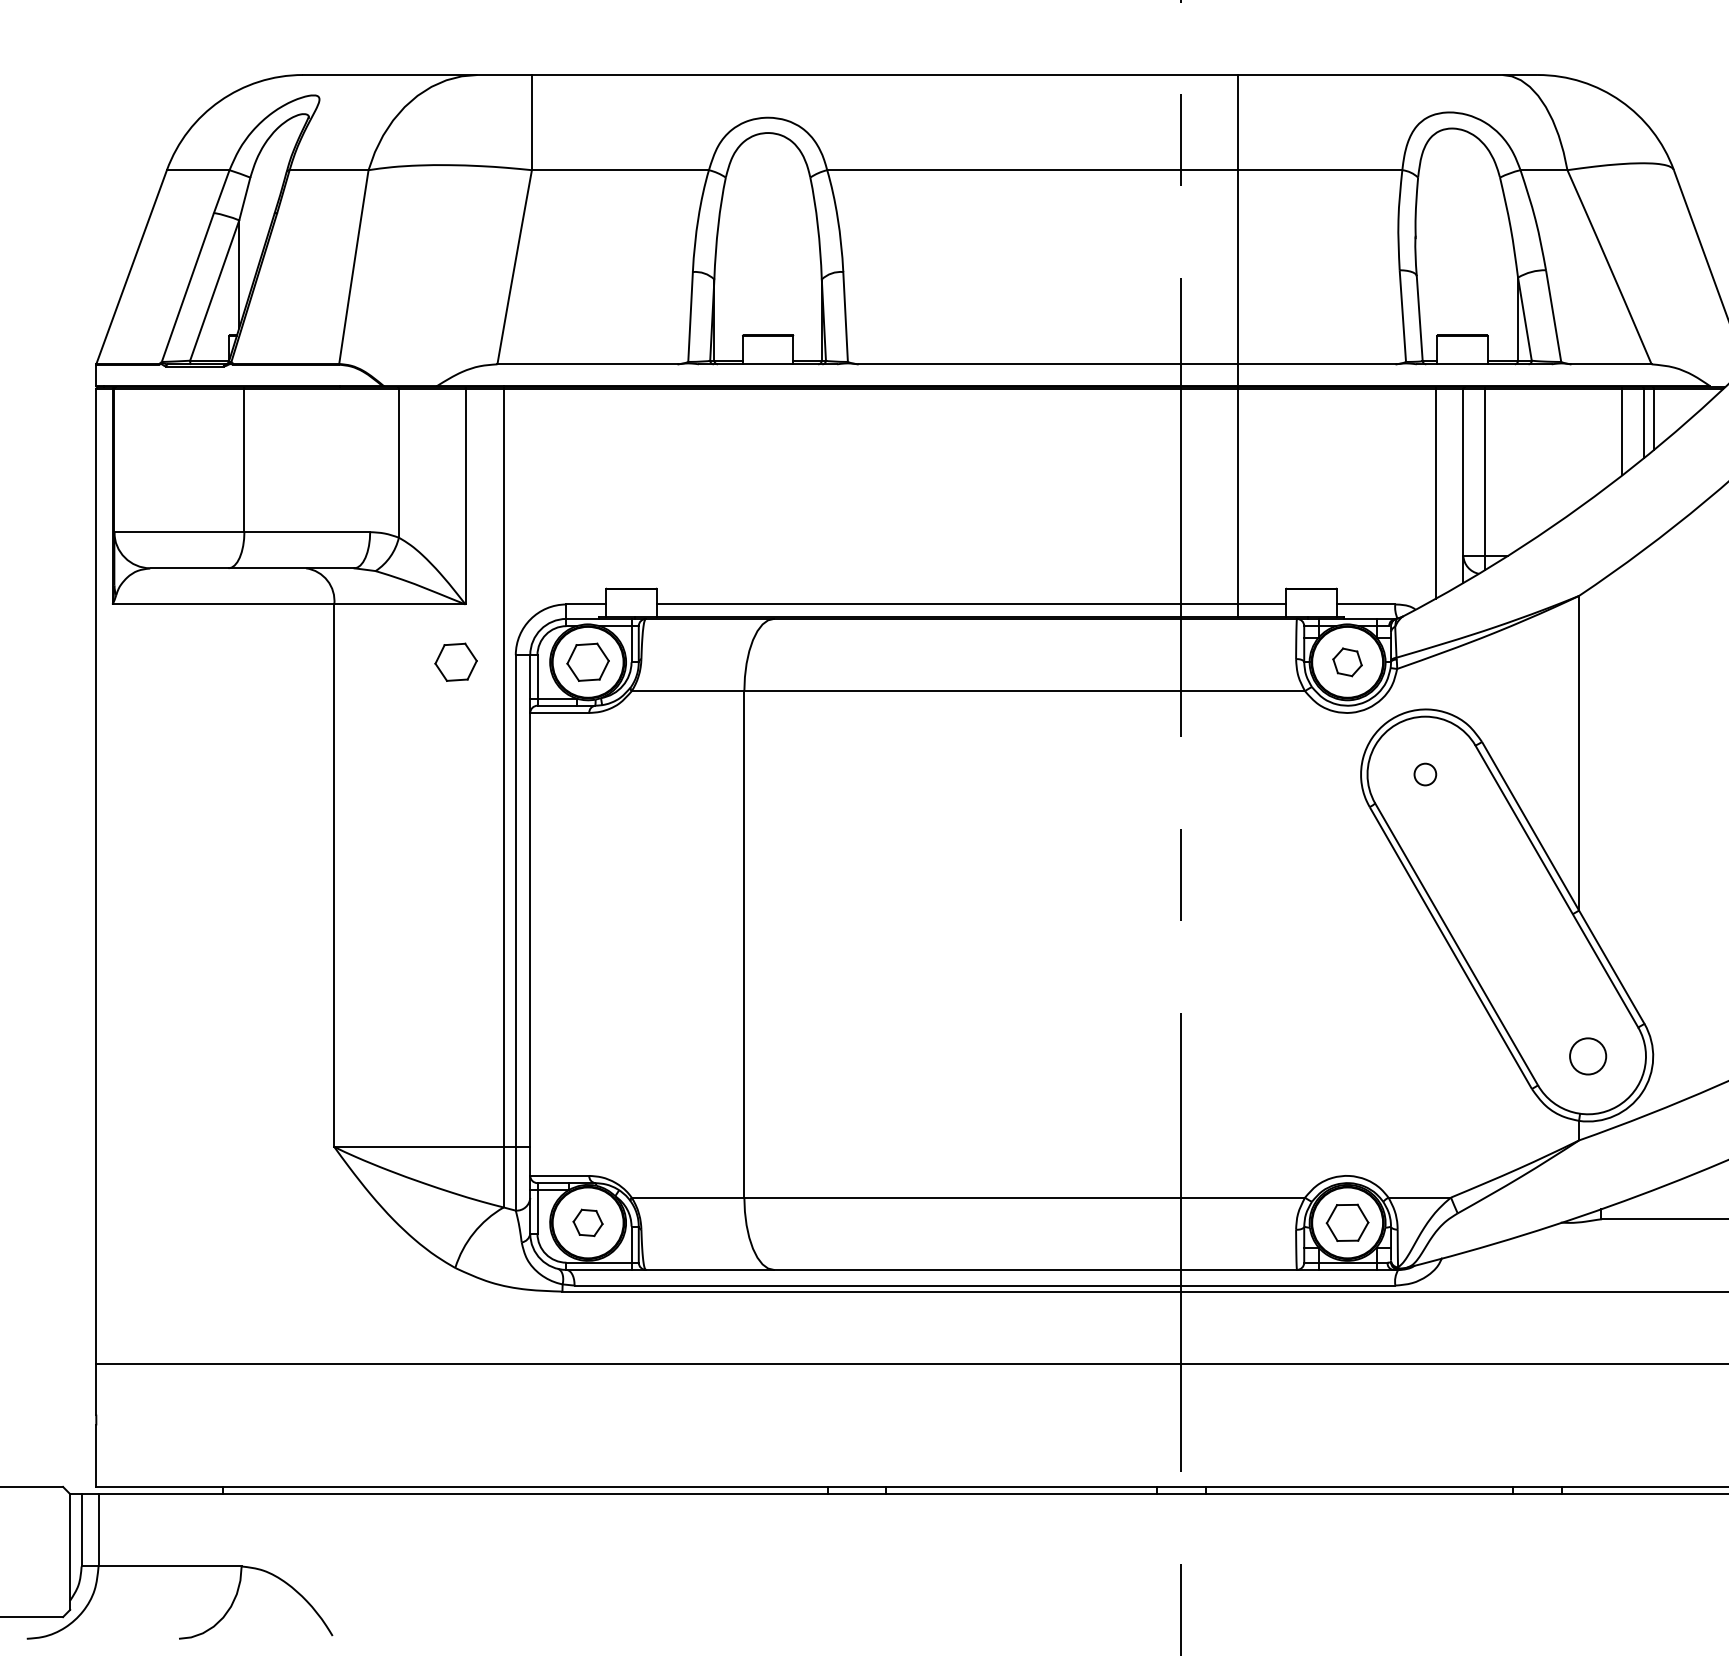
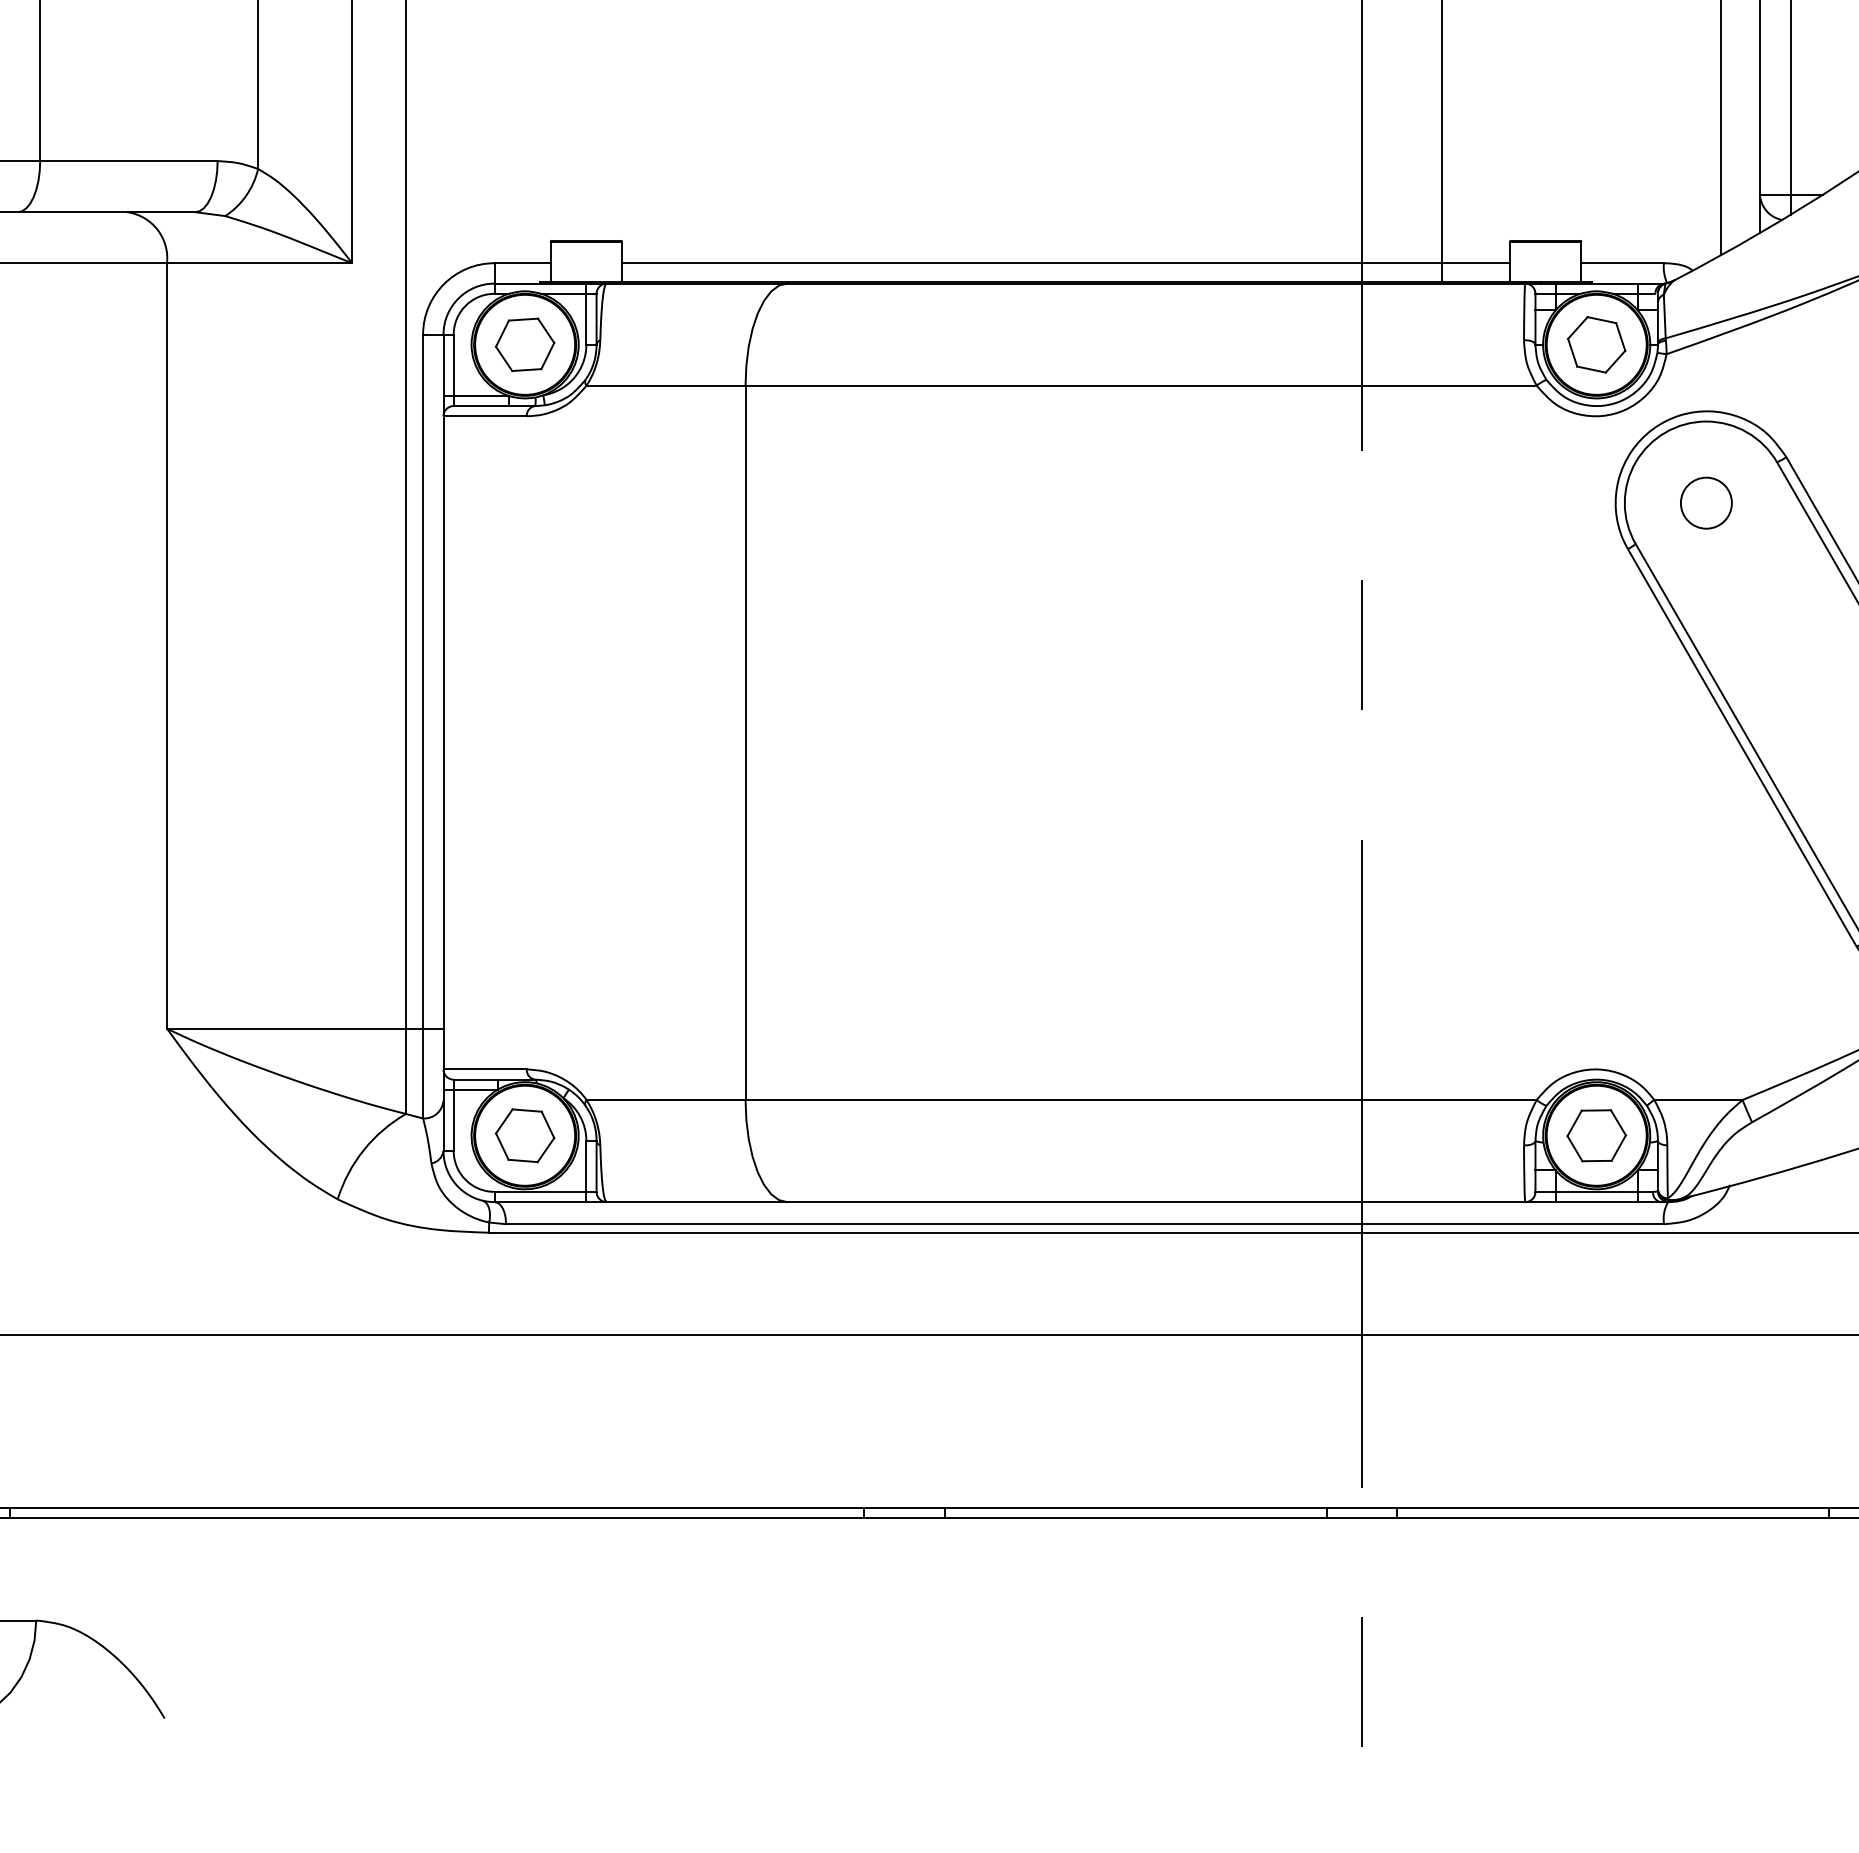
part: (455, 661) -> (338, 343), removed
part: (1347, 662) -> (1596, 345), size x1.43
circle: (1425, 774) -> (1706, 503), size x1.67
part: (587, 1222) -> (524, 1135), size x1.43

